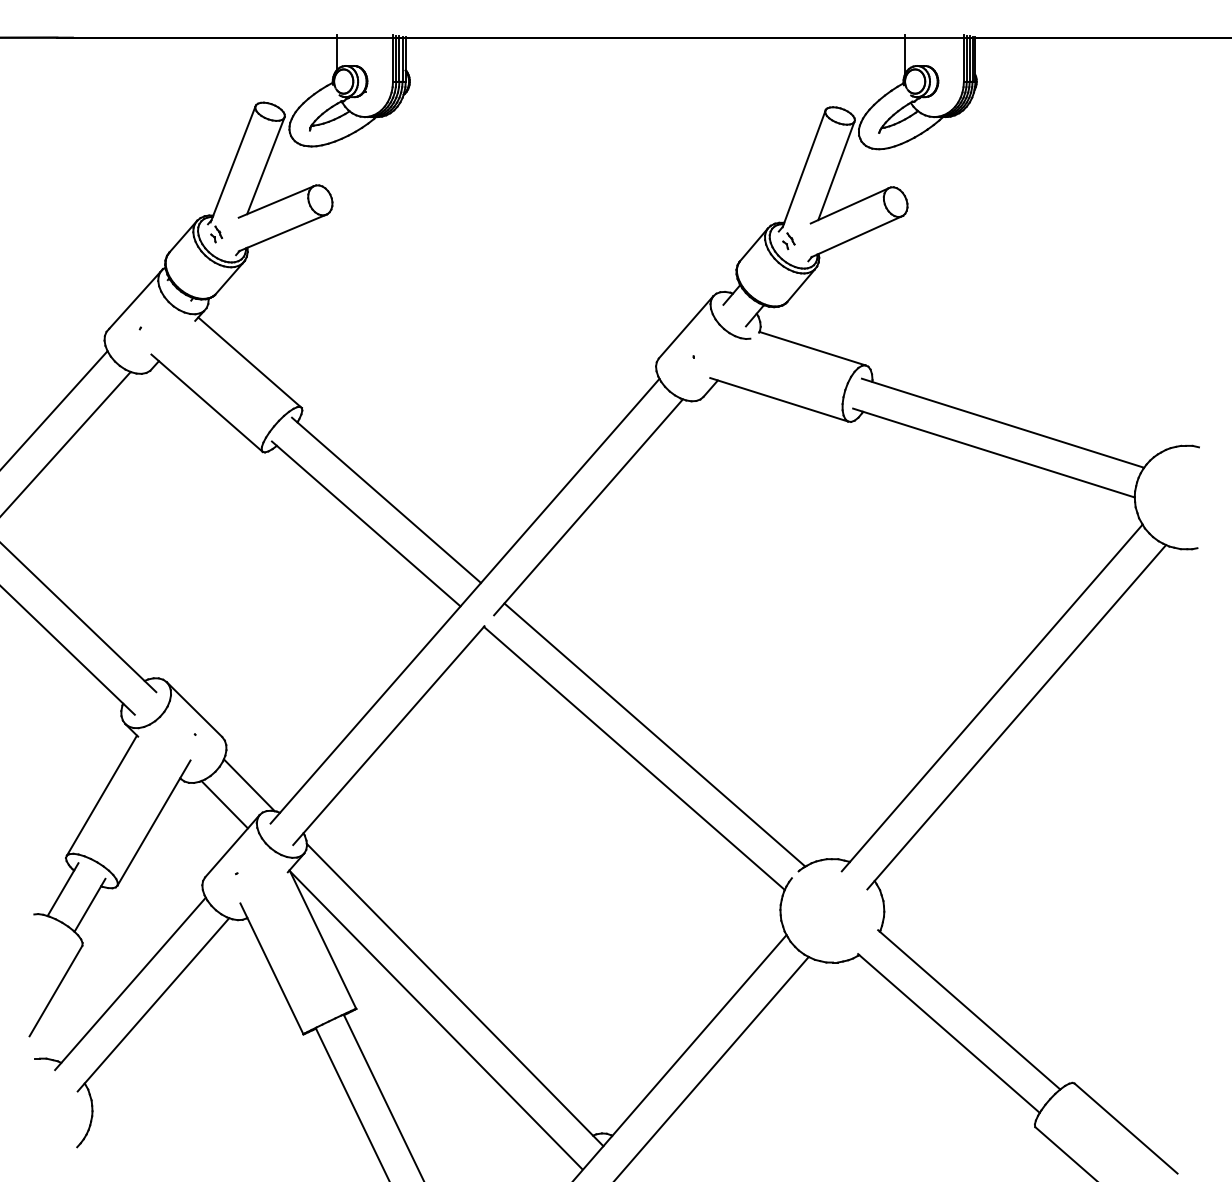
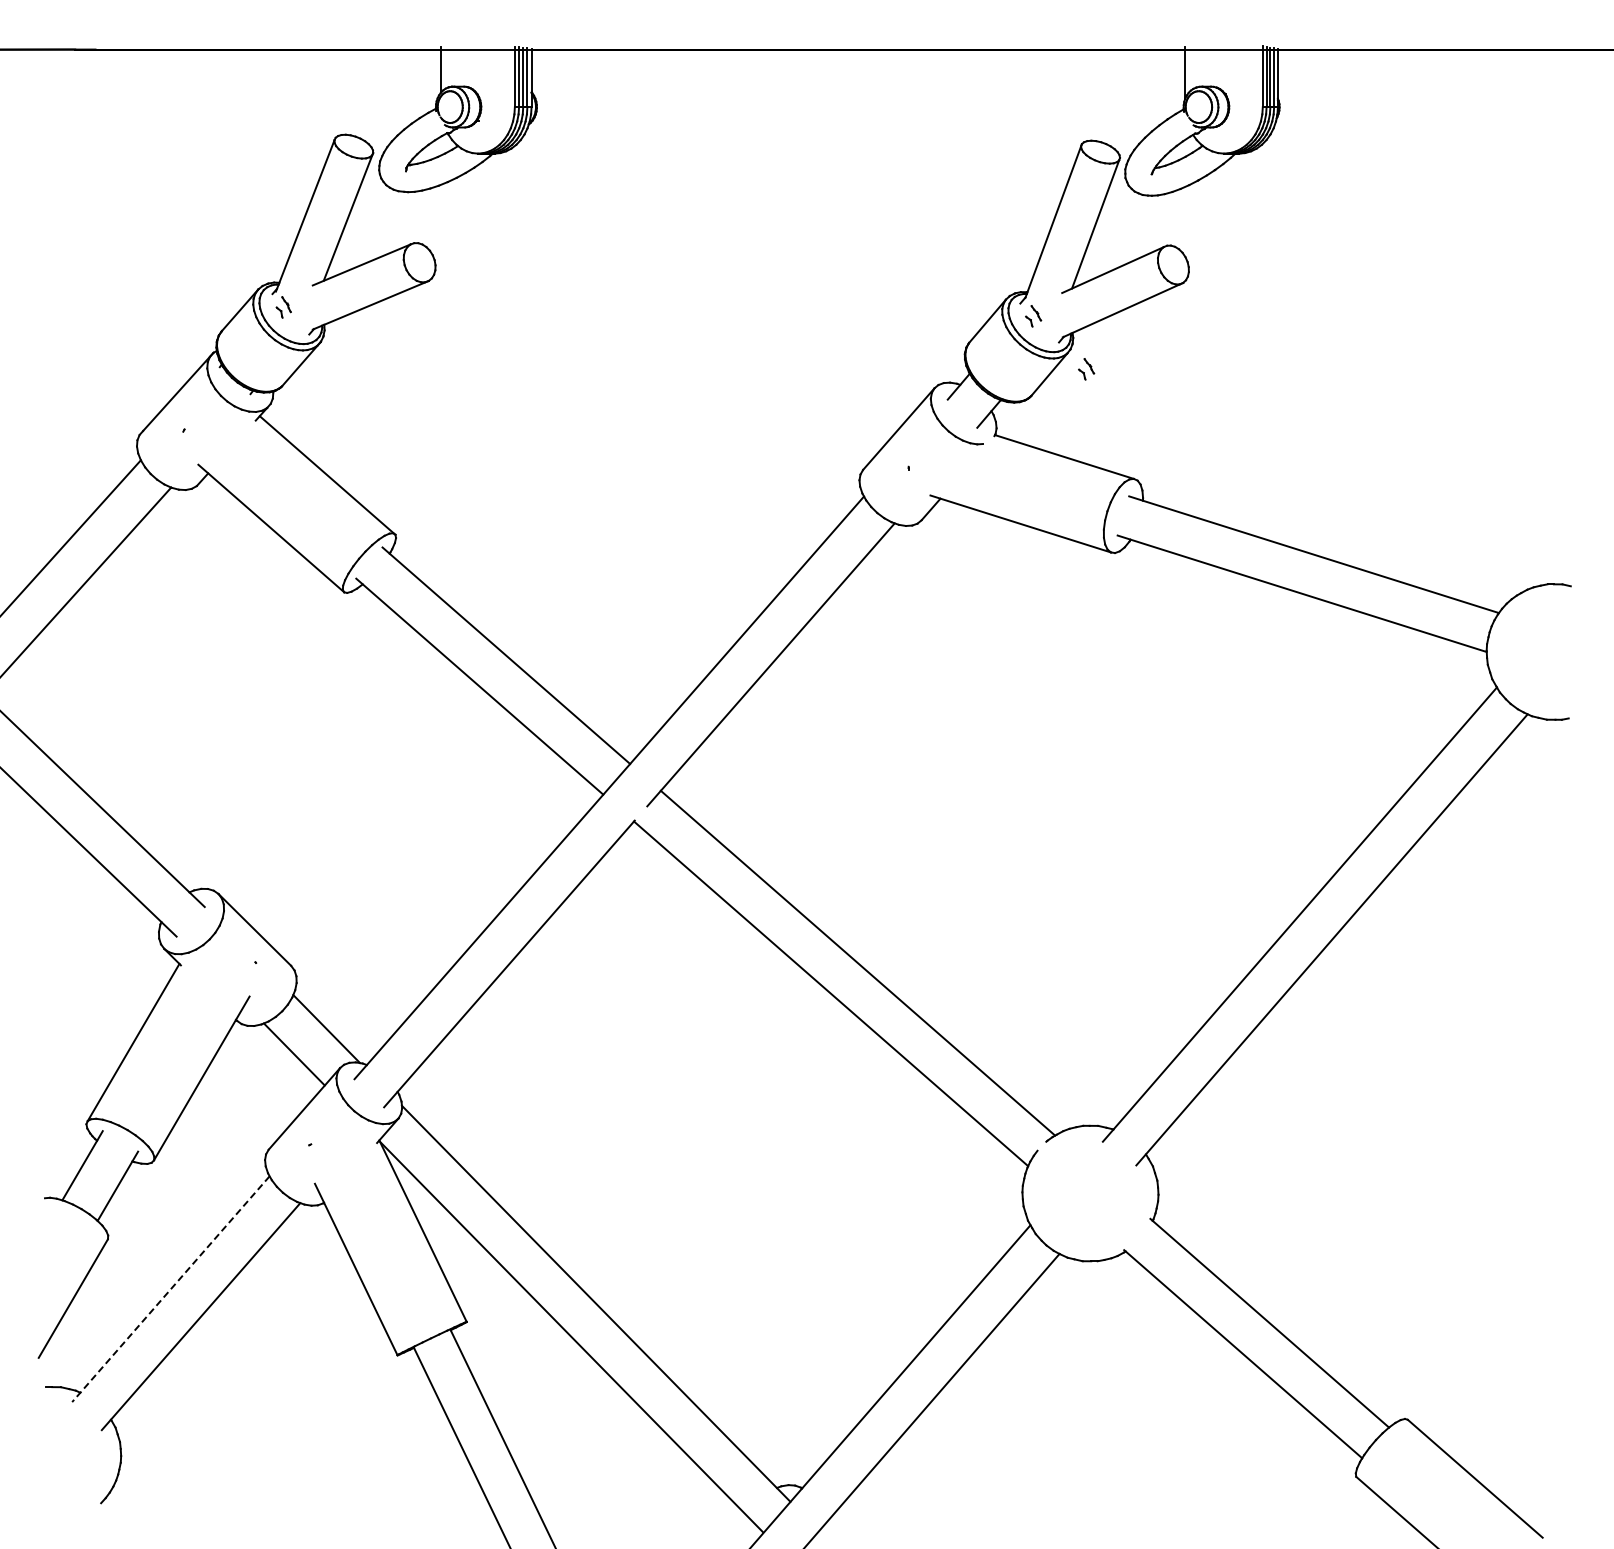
part: (829, 281) -> (1086, 369), added
line: (130, 984) -> (170, 1289), solid -> dashed

